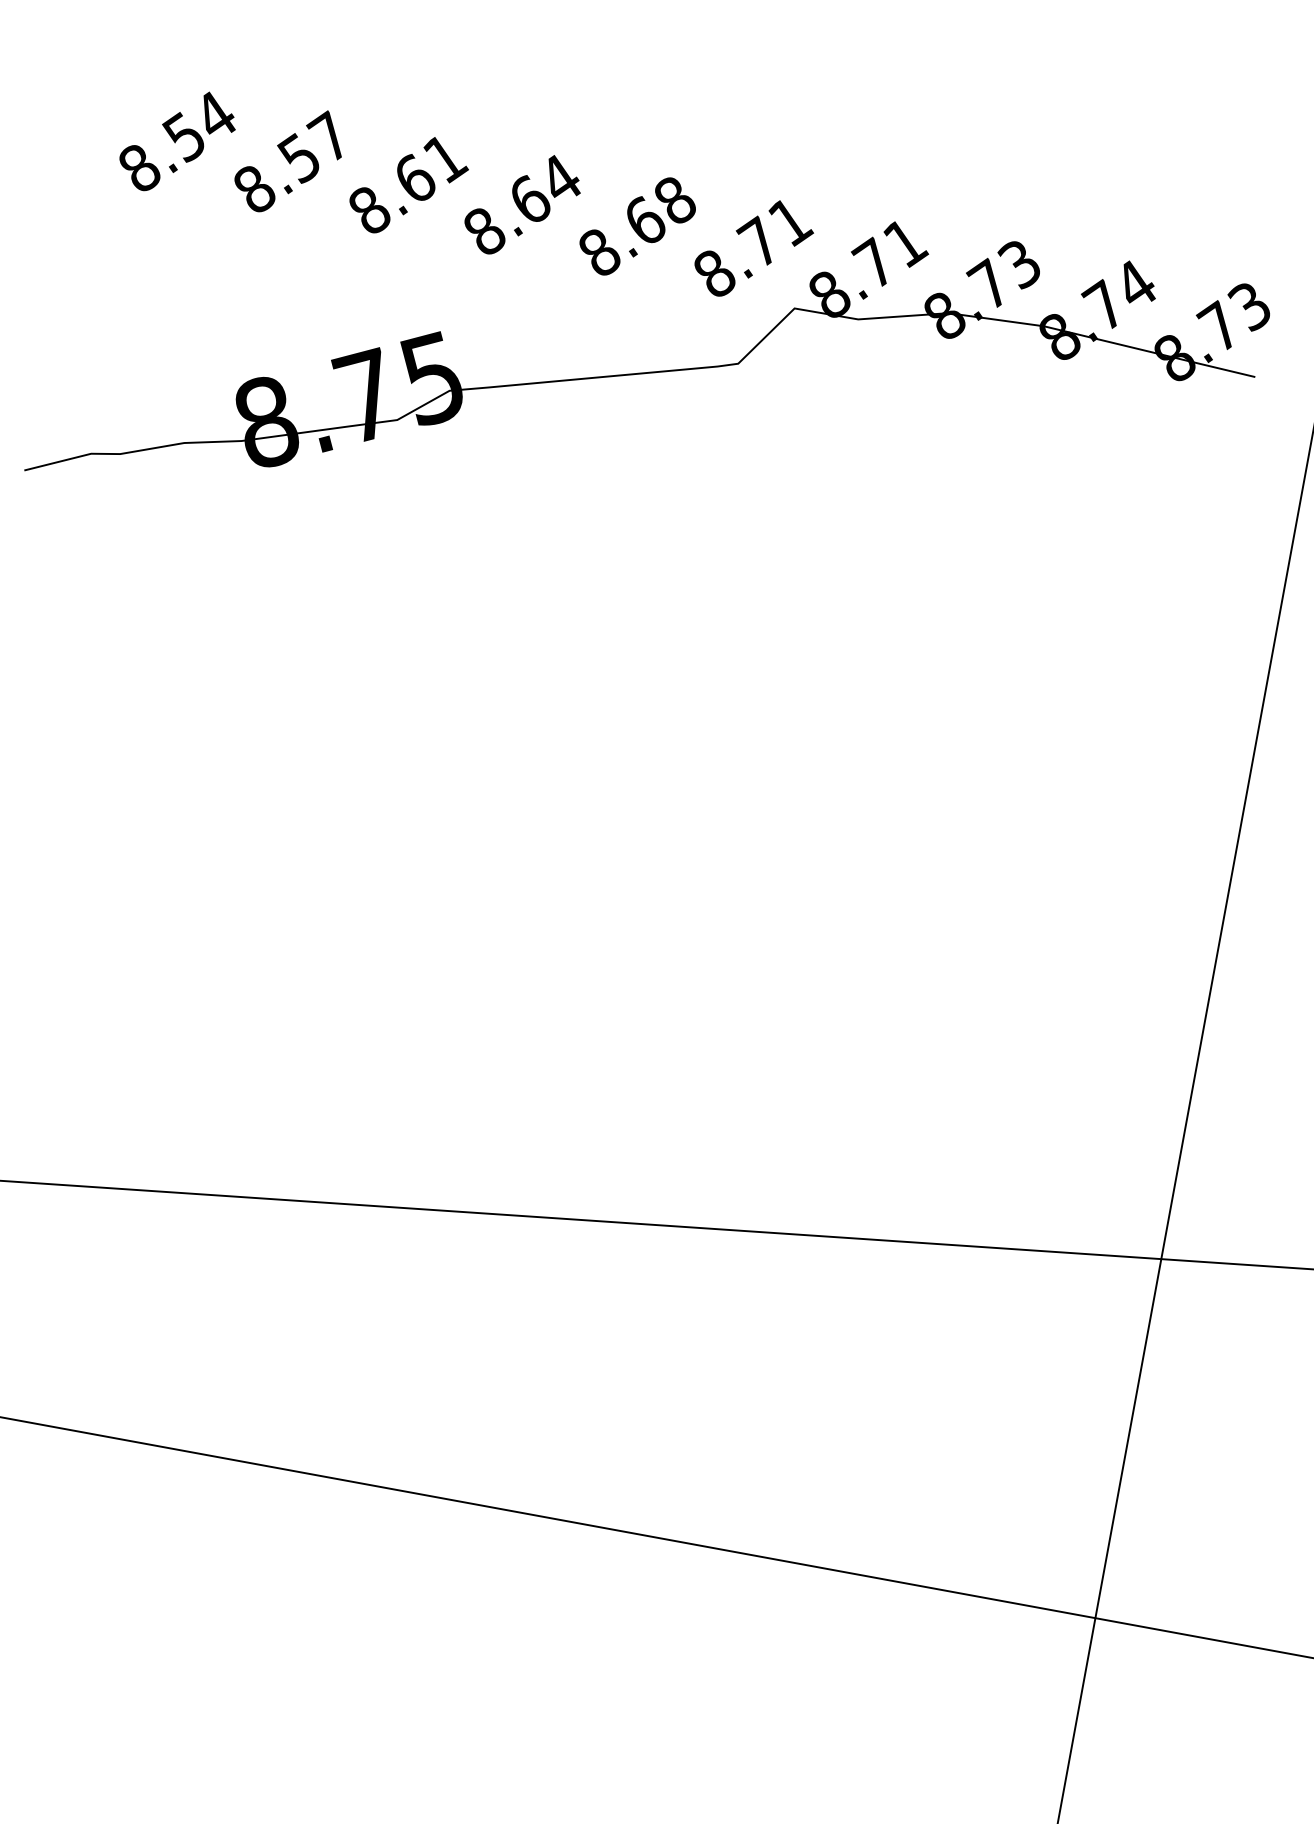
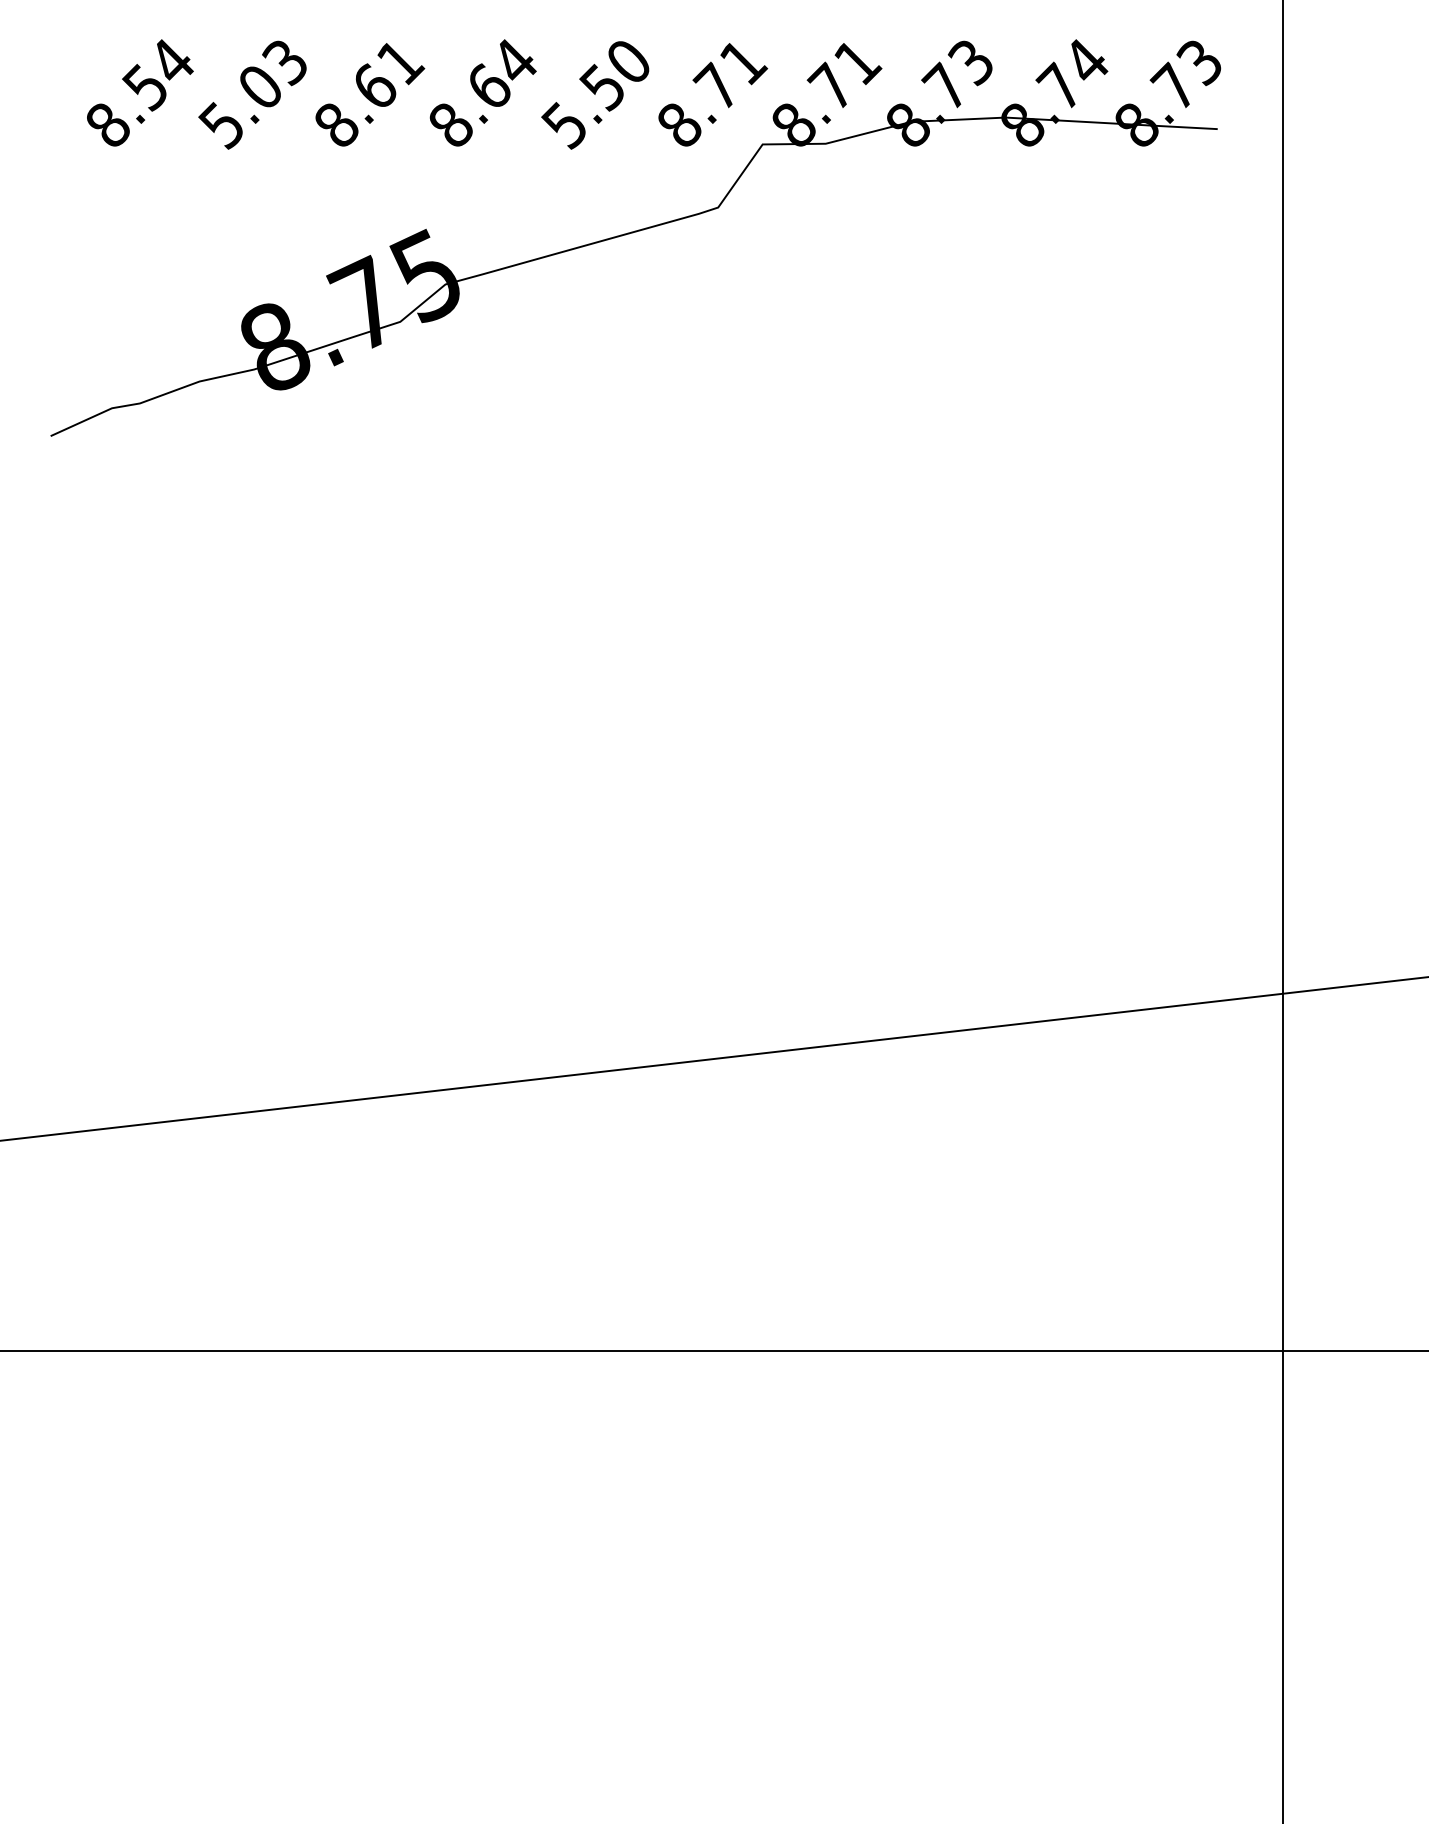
text: (290, 161) -> (252, 92), 8.57 -> 5.03
text: (635, 227) -> (595, 94), 8.68 -> 5.50

